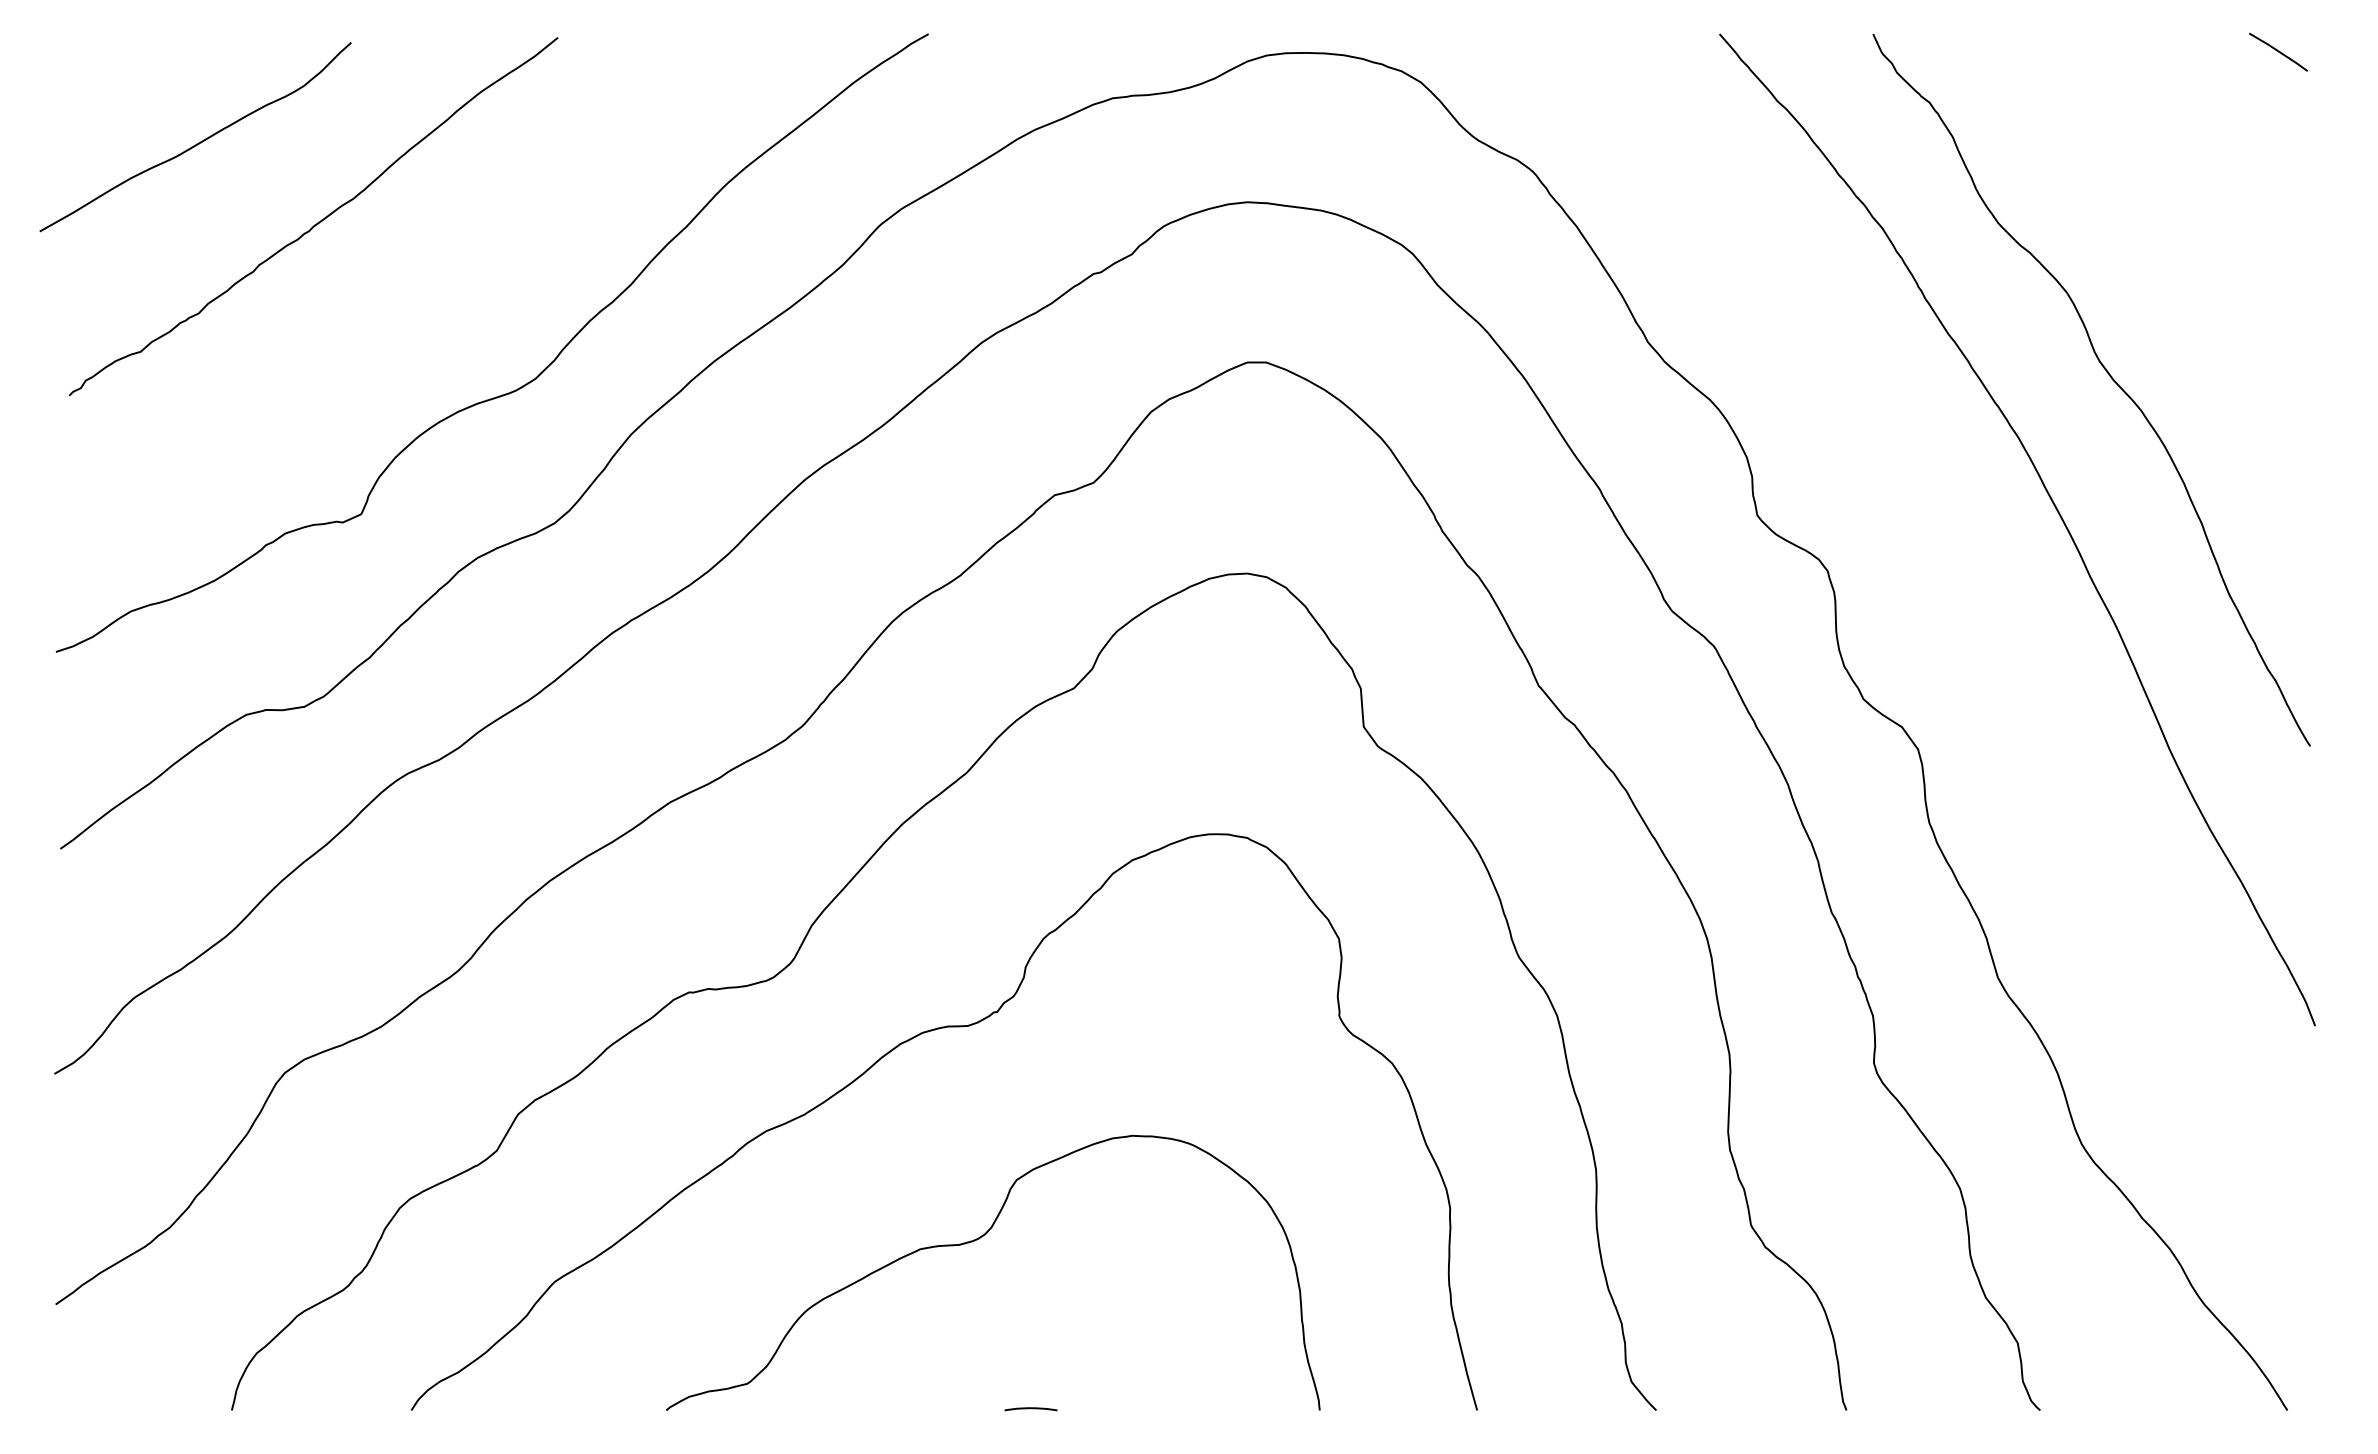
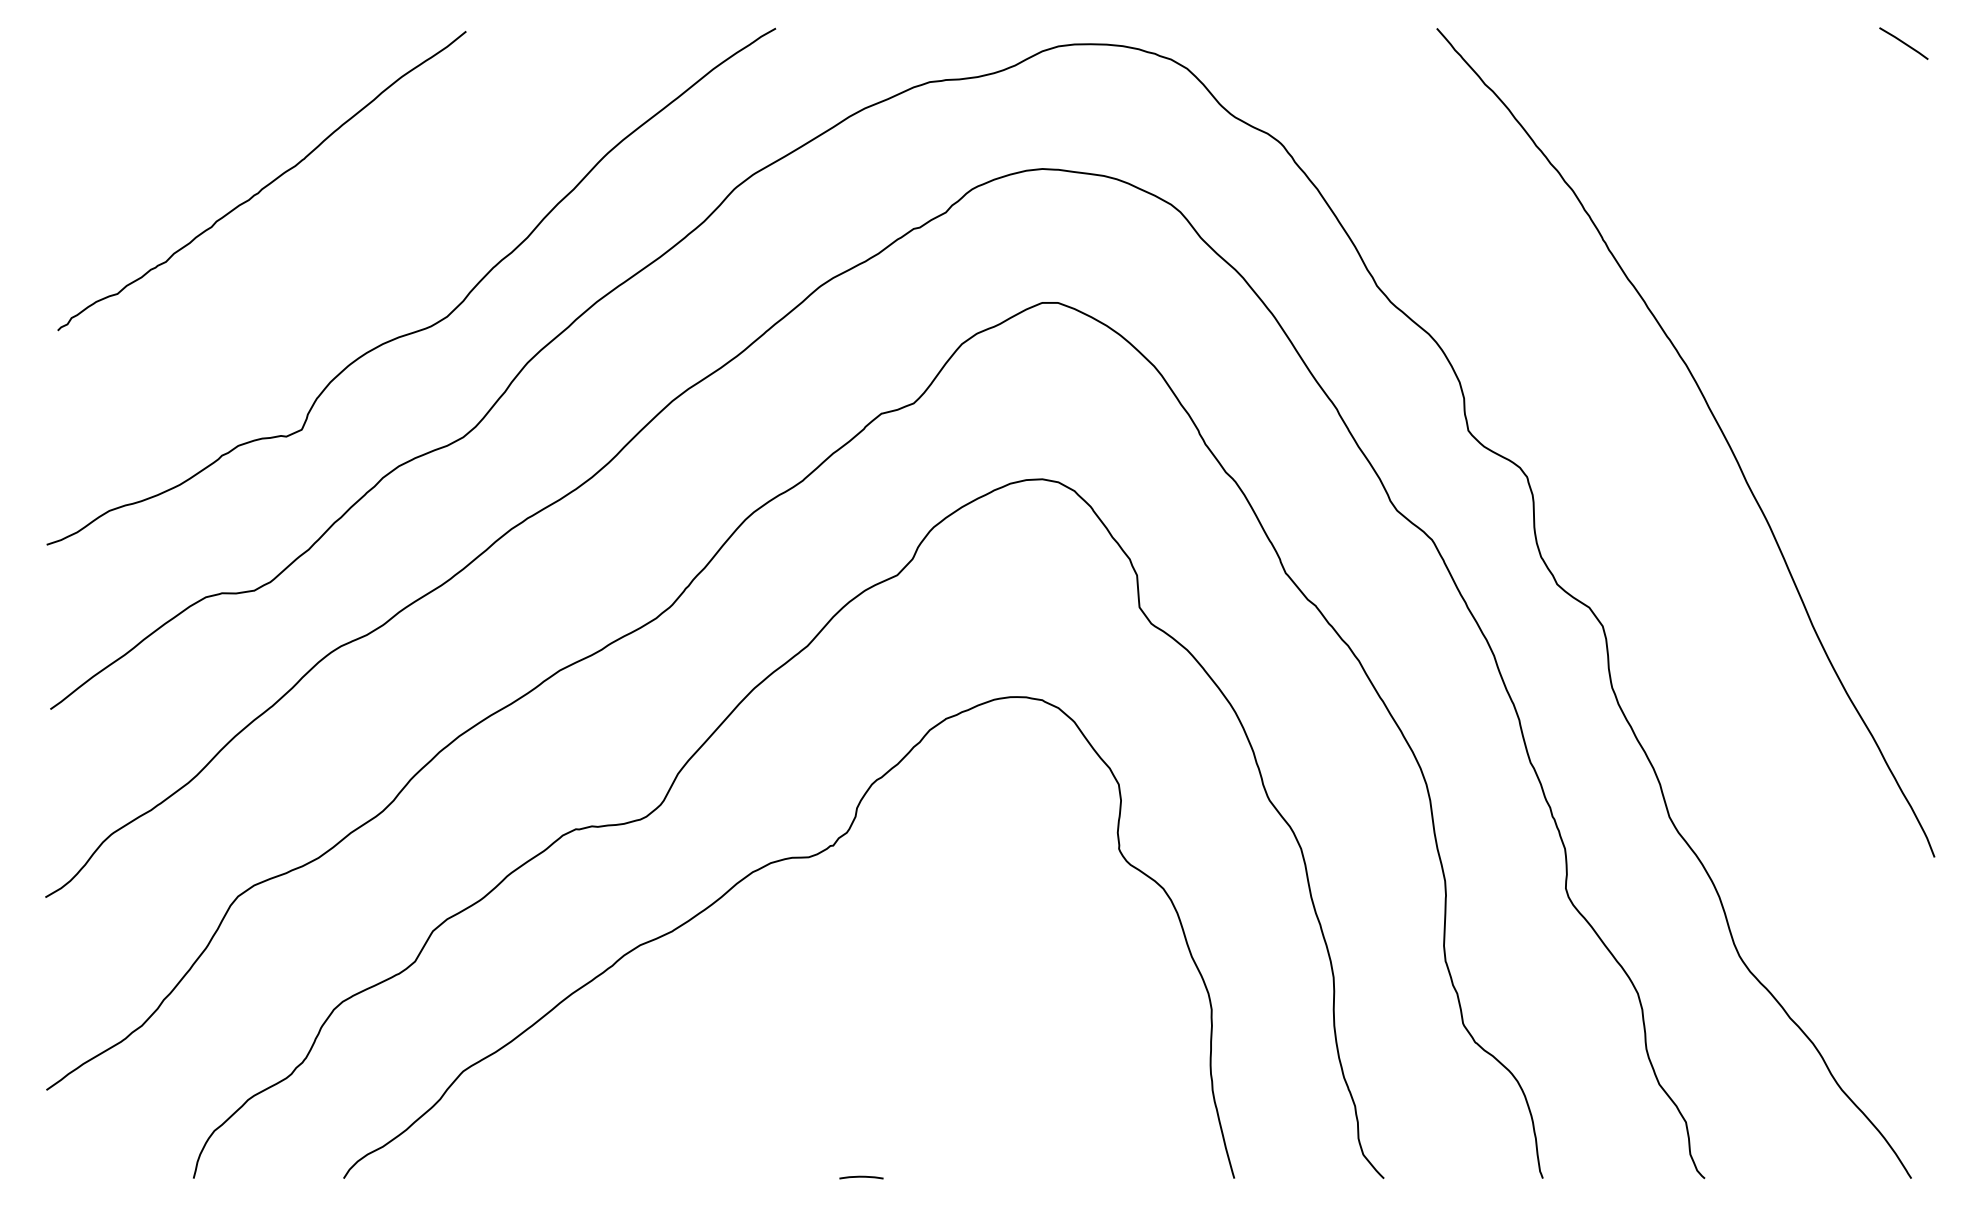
curve: (199, 141) -> (166, 118), removed
curve: (2108, 375) -> (1761, 313), removed
curve: (978, 1240) -> (817, 1036), removed

